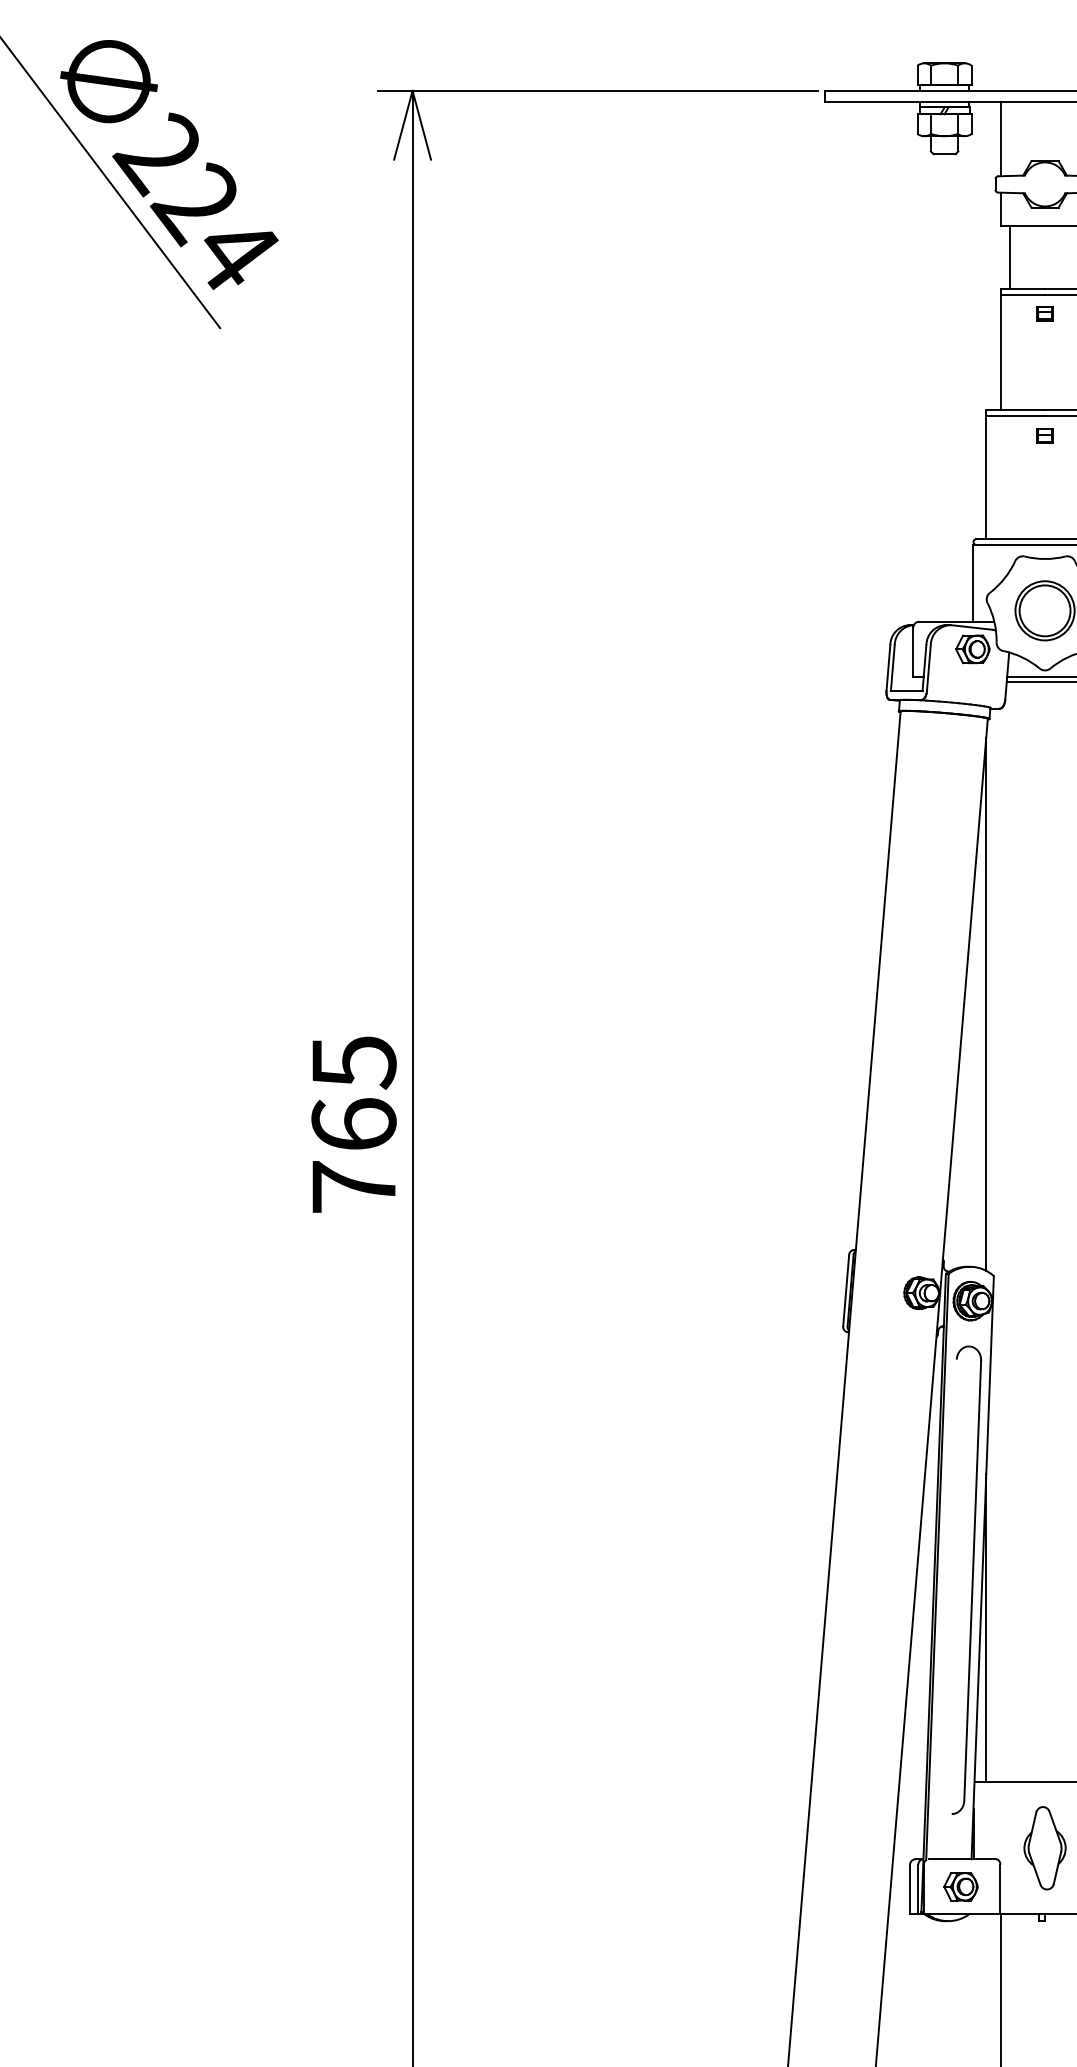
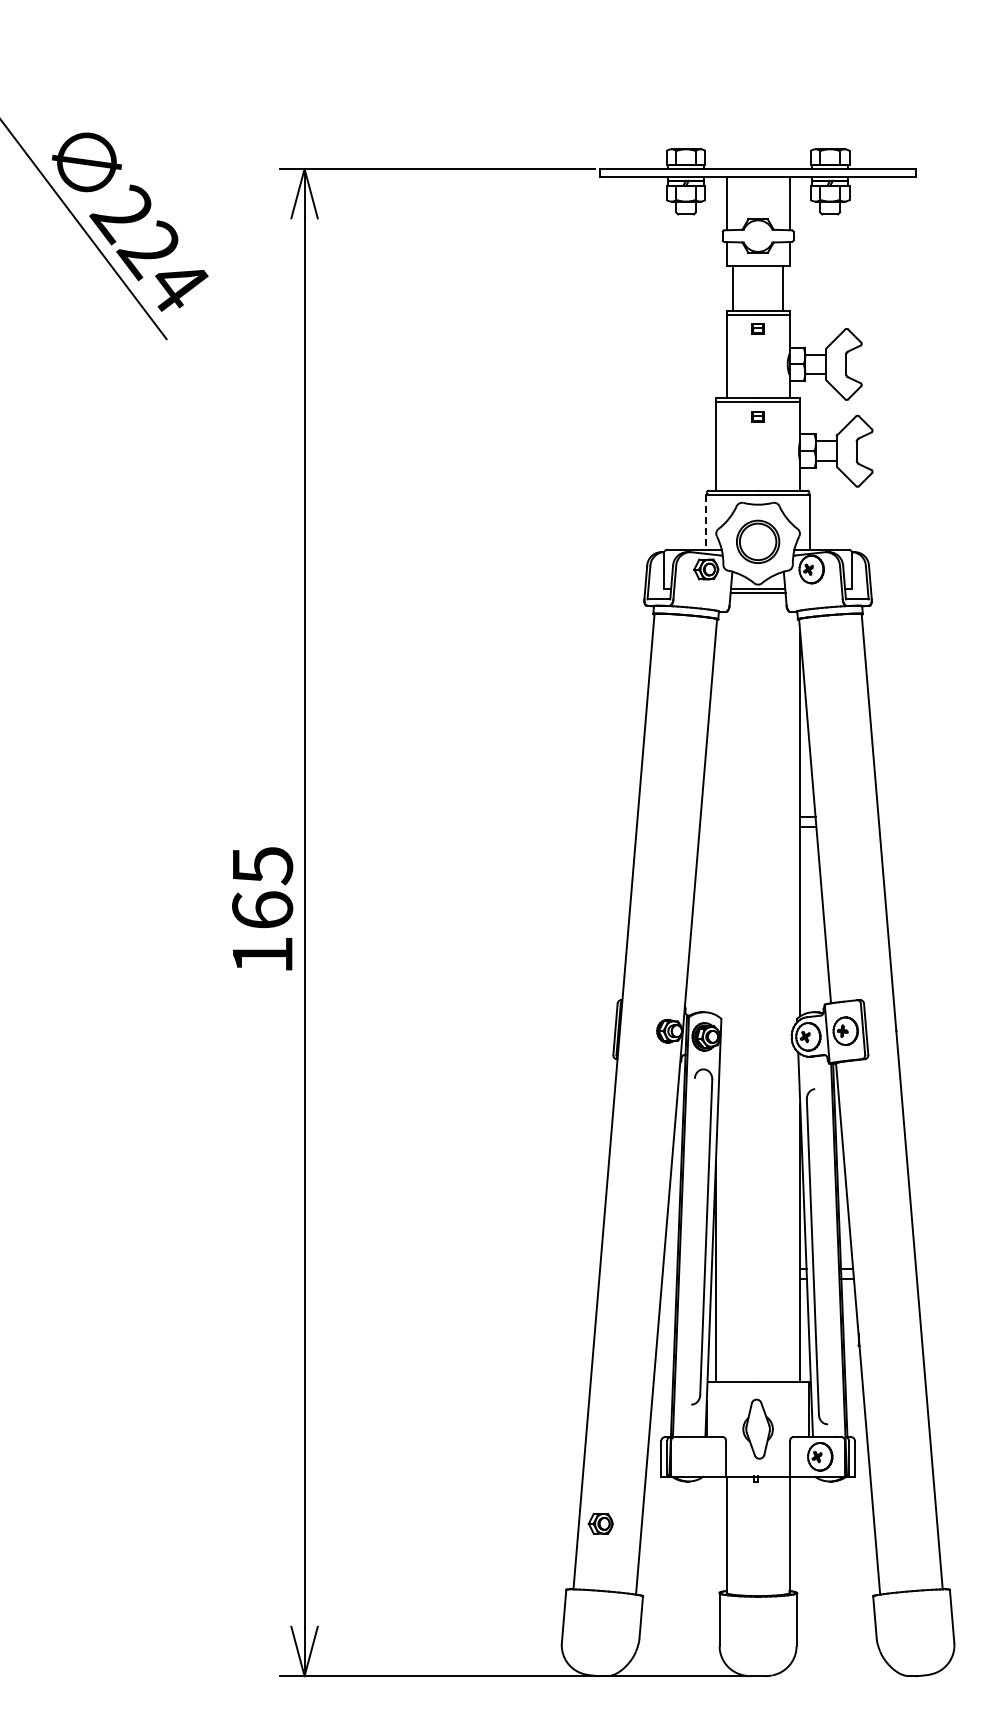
line: (973, 583) -> (706, 522), solid -> dashed
line: (985, 1003) -> (715, 823), removed
text: (353, 1186) -> (262, 954), 765 -> 165
part: (960, 1886) -> (600, 1523), moved

